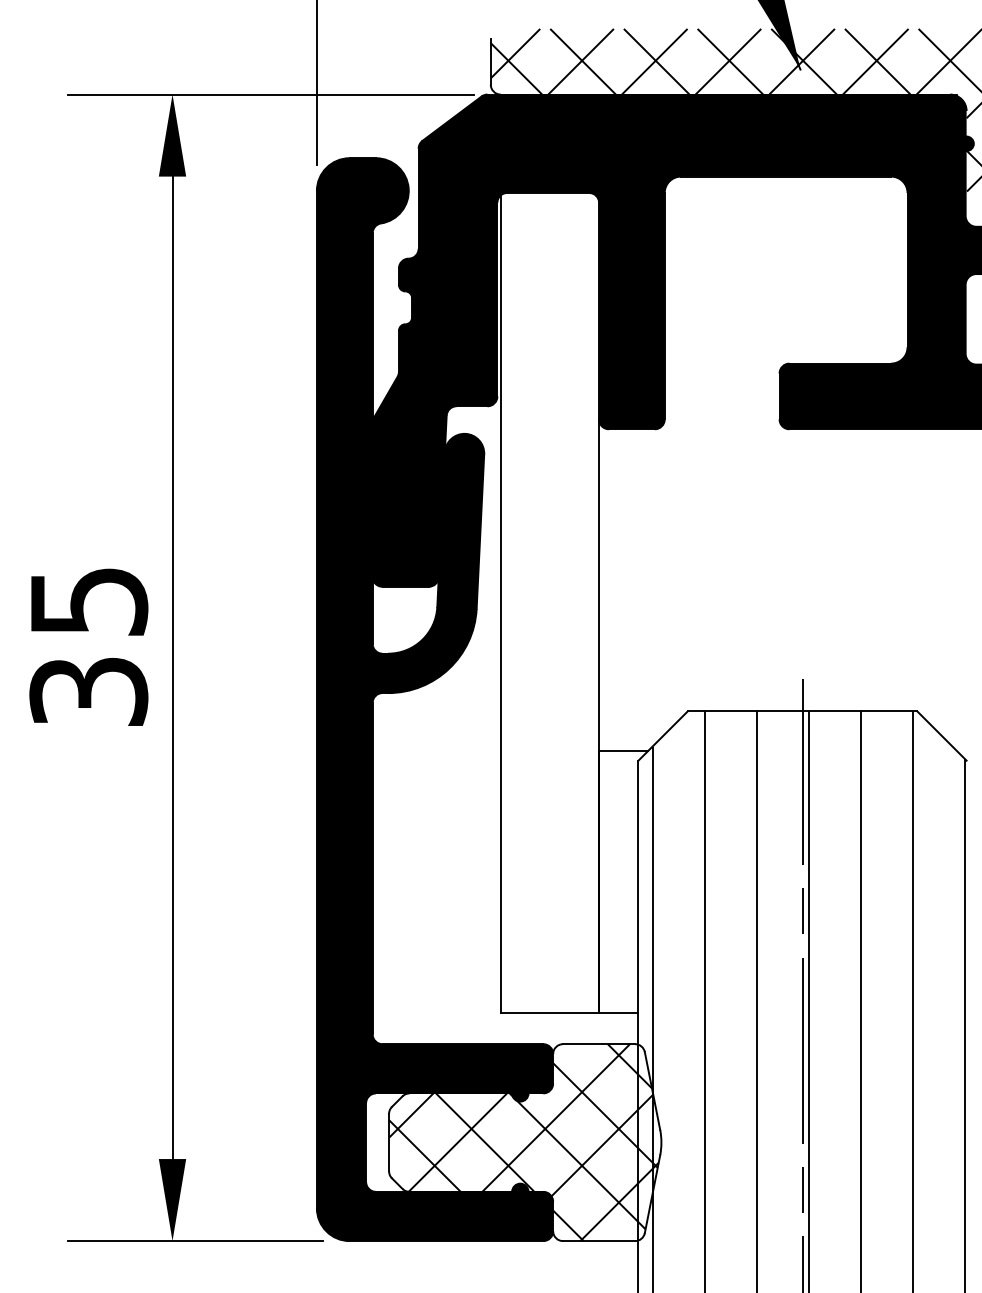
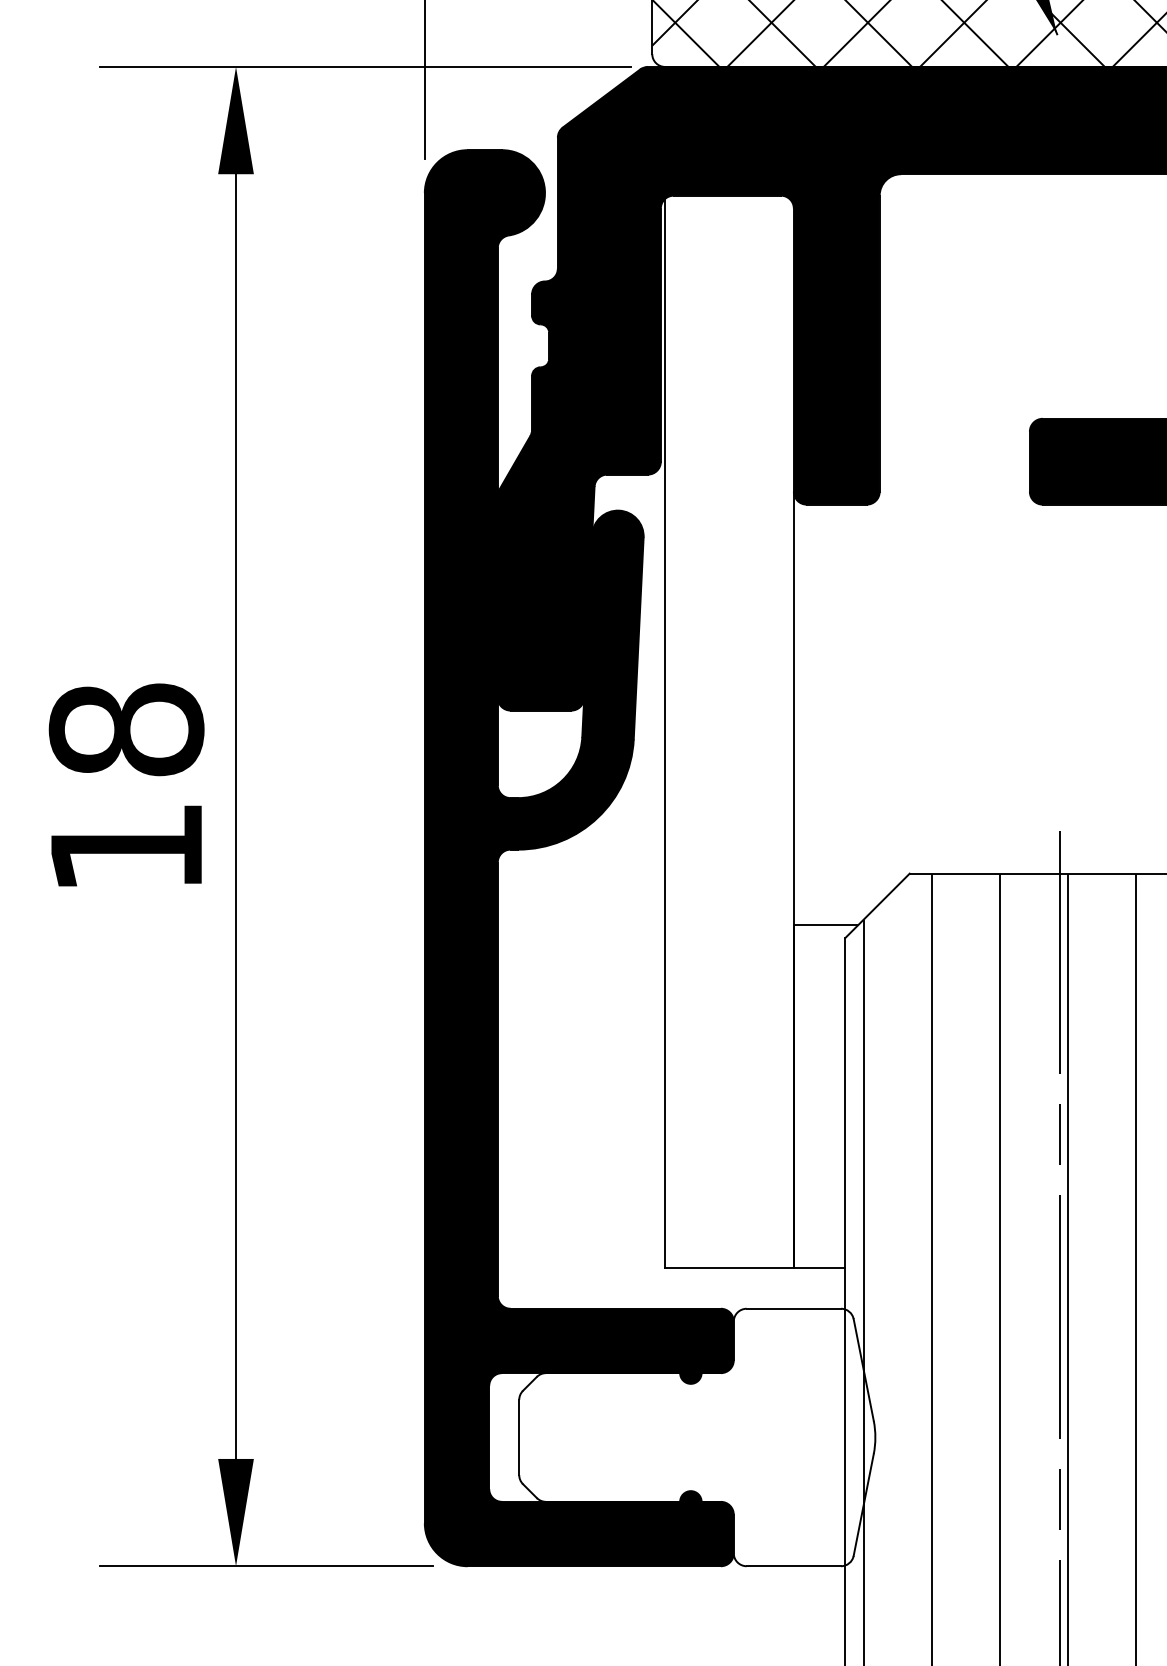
text: (88, 645) -> (126, 787), 35 -> 18
hatch: (523, 1142) -> (695, 1437), removed

